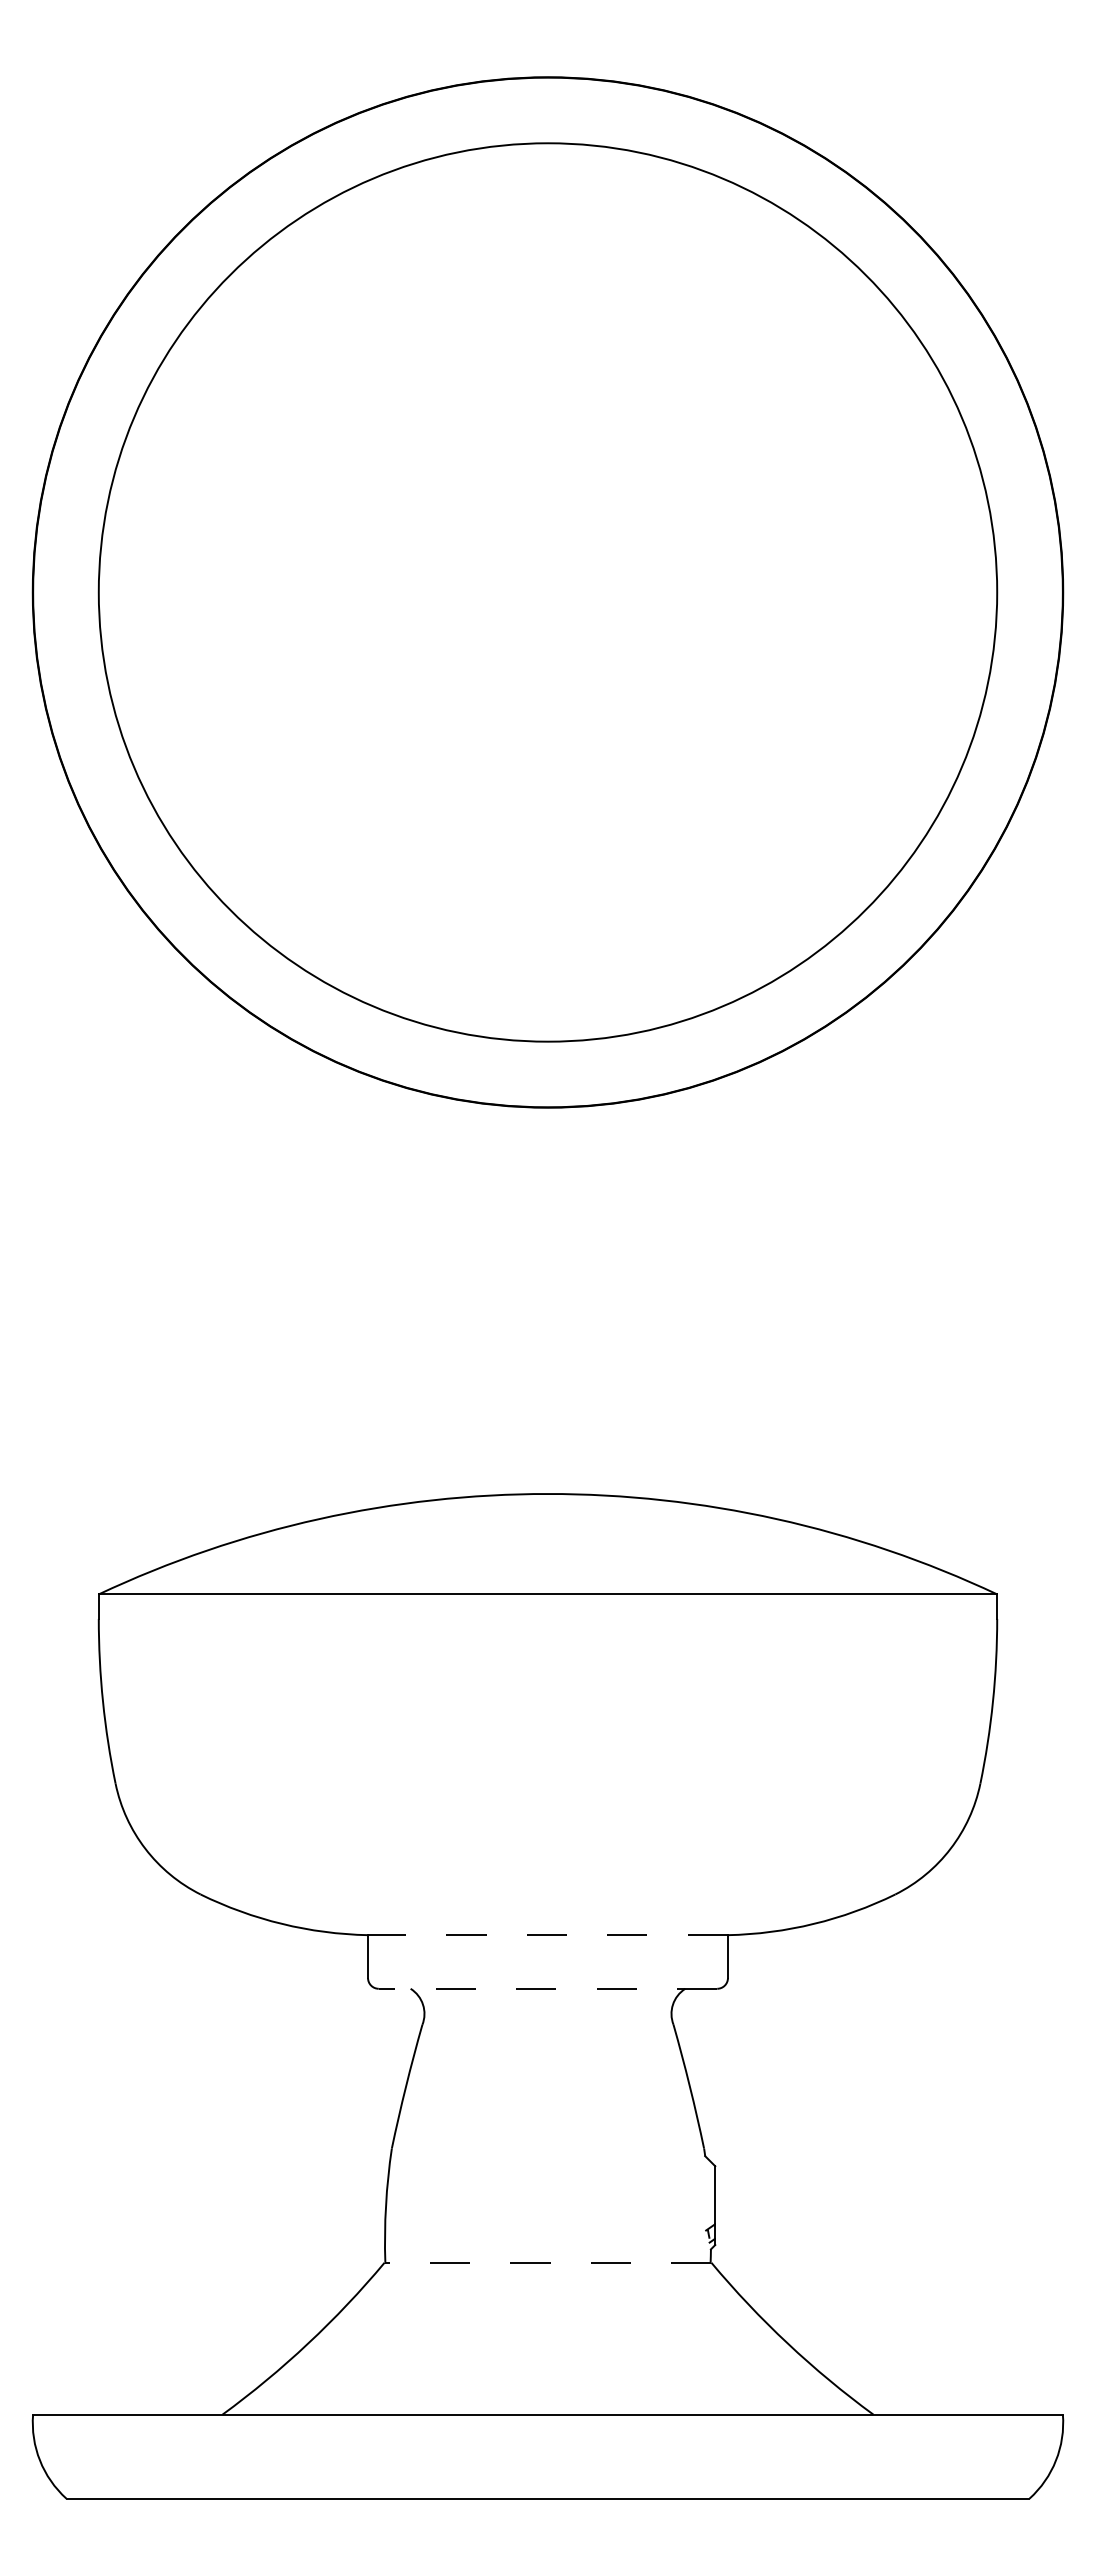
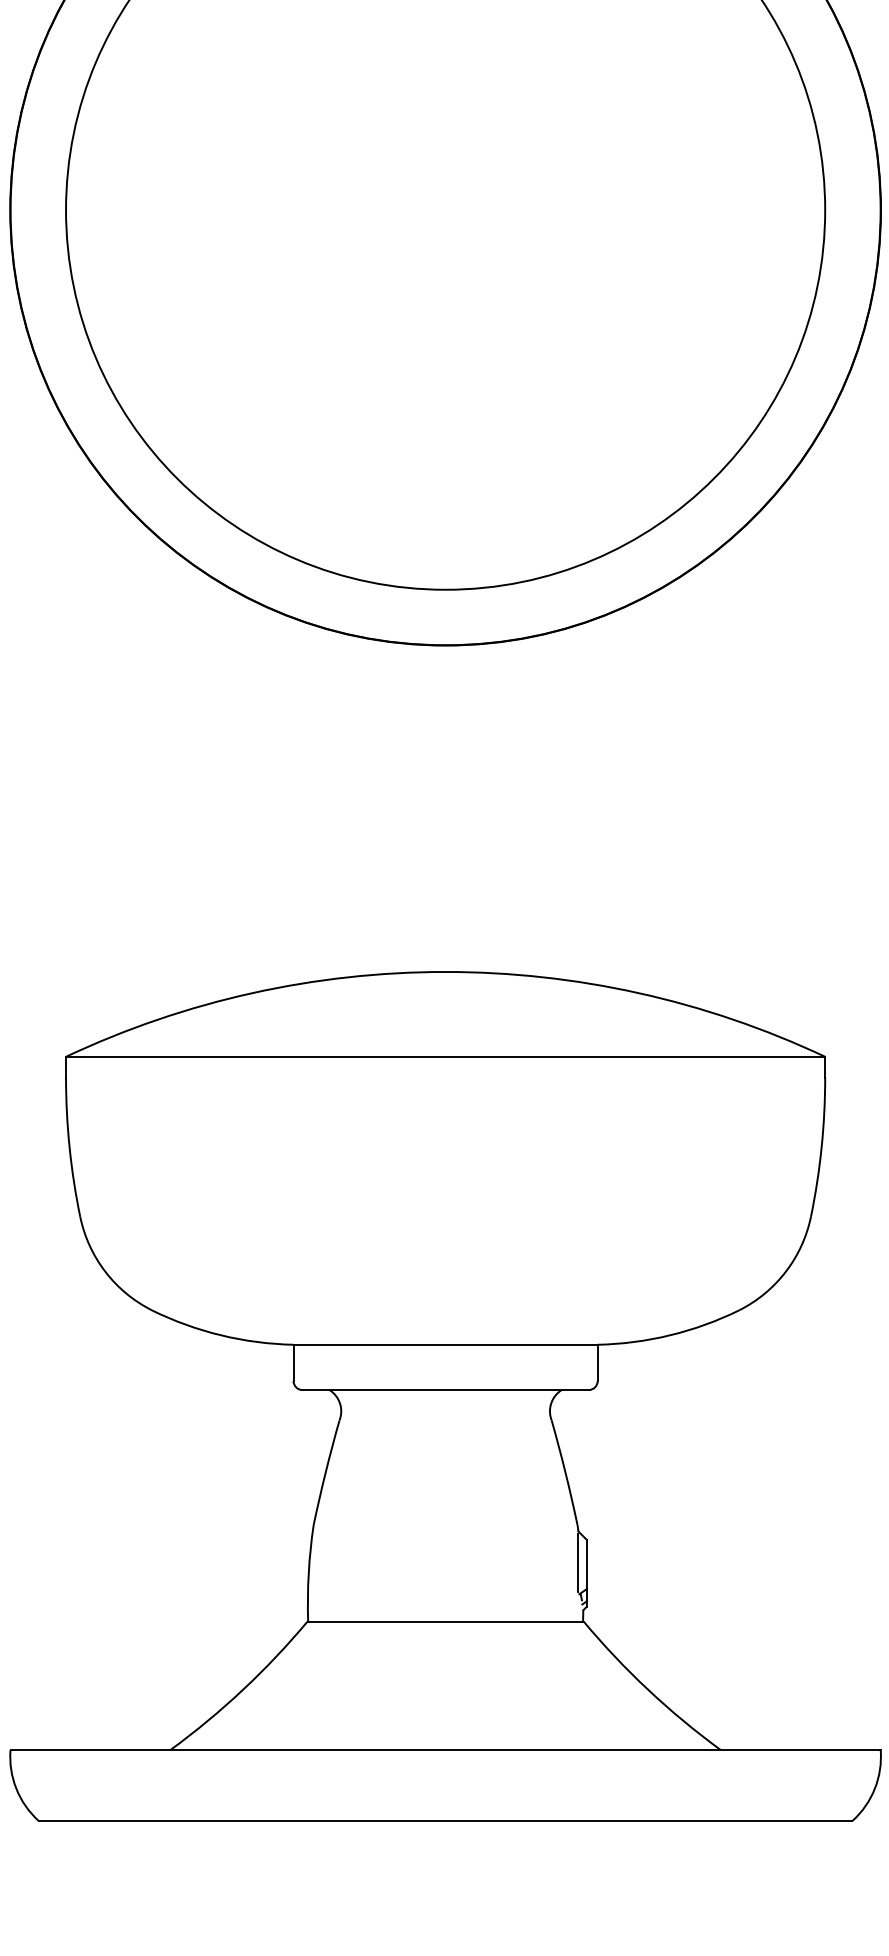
line: (547, 1935) -> (445, 1345), dashed -> solid
line: (547, 1988) -> (445, 1389), dashed -> solid
line: (704, 2193) -> (577, 1563), added
line: (547, 2262) -> (445, 1621), dashed -> solid

